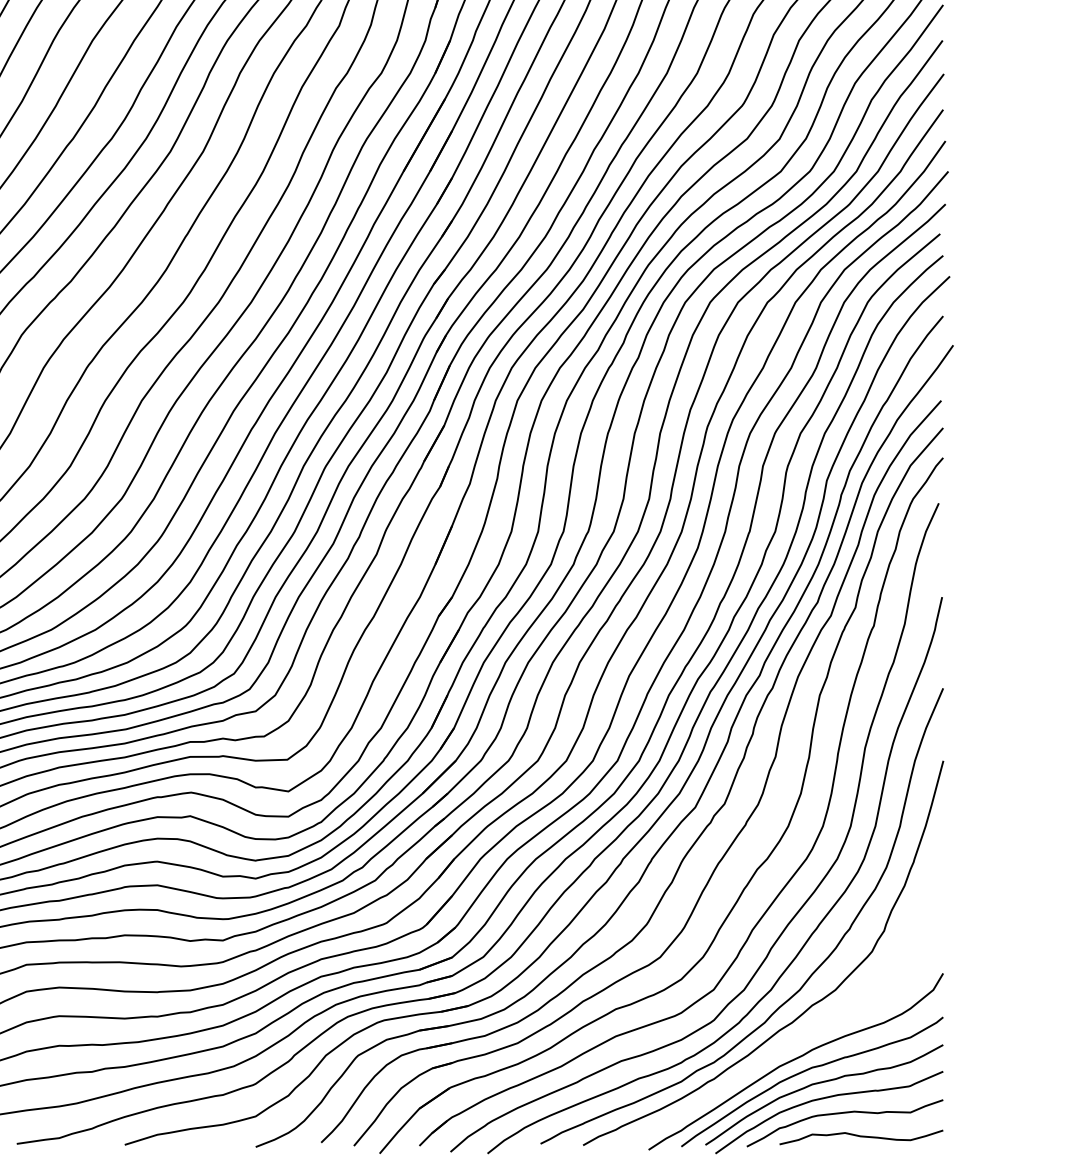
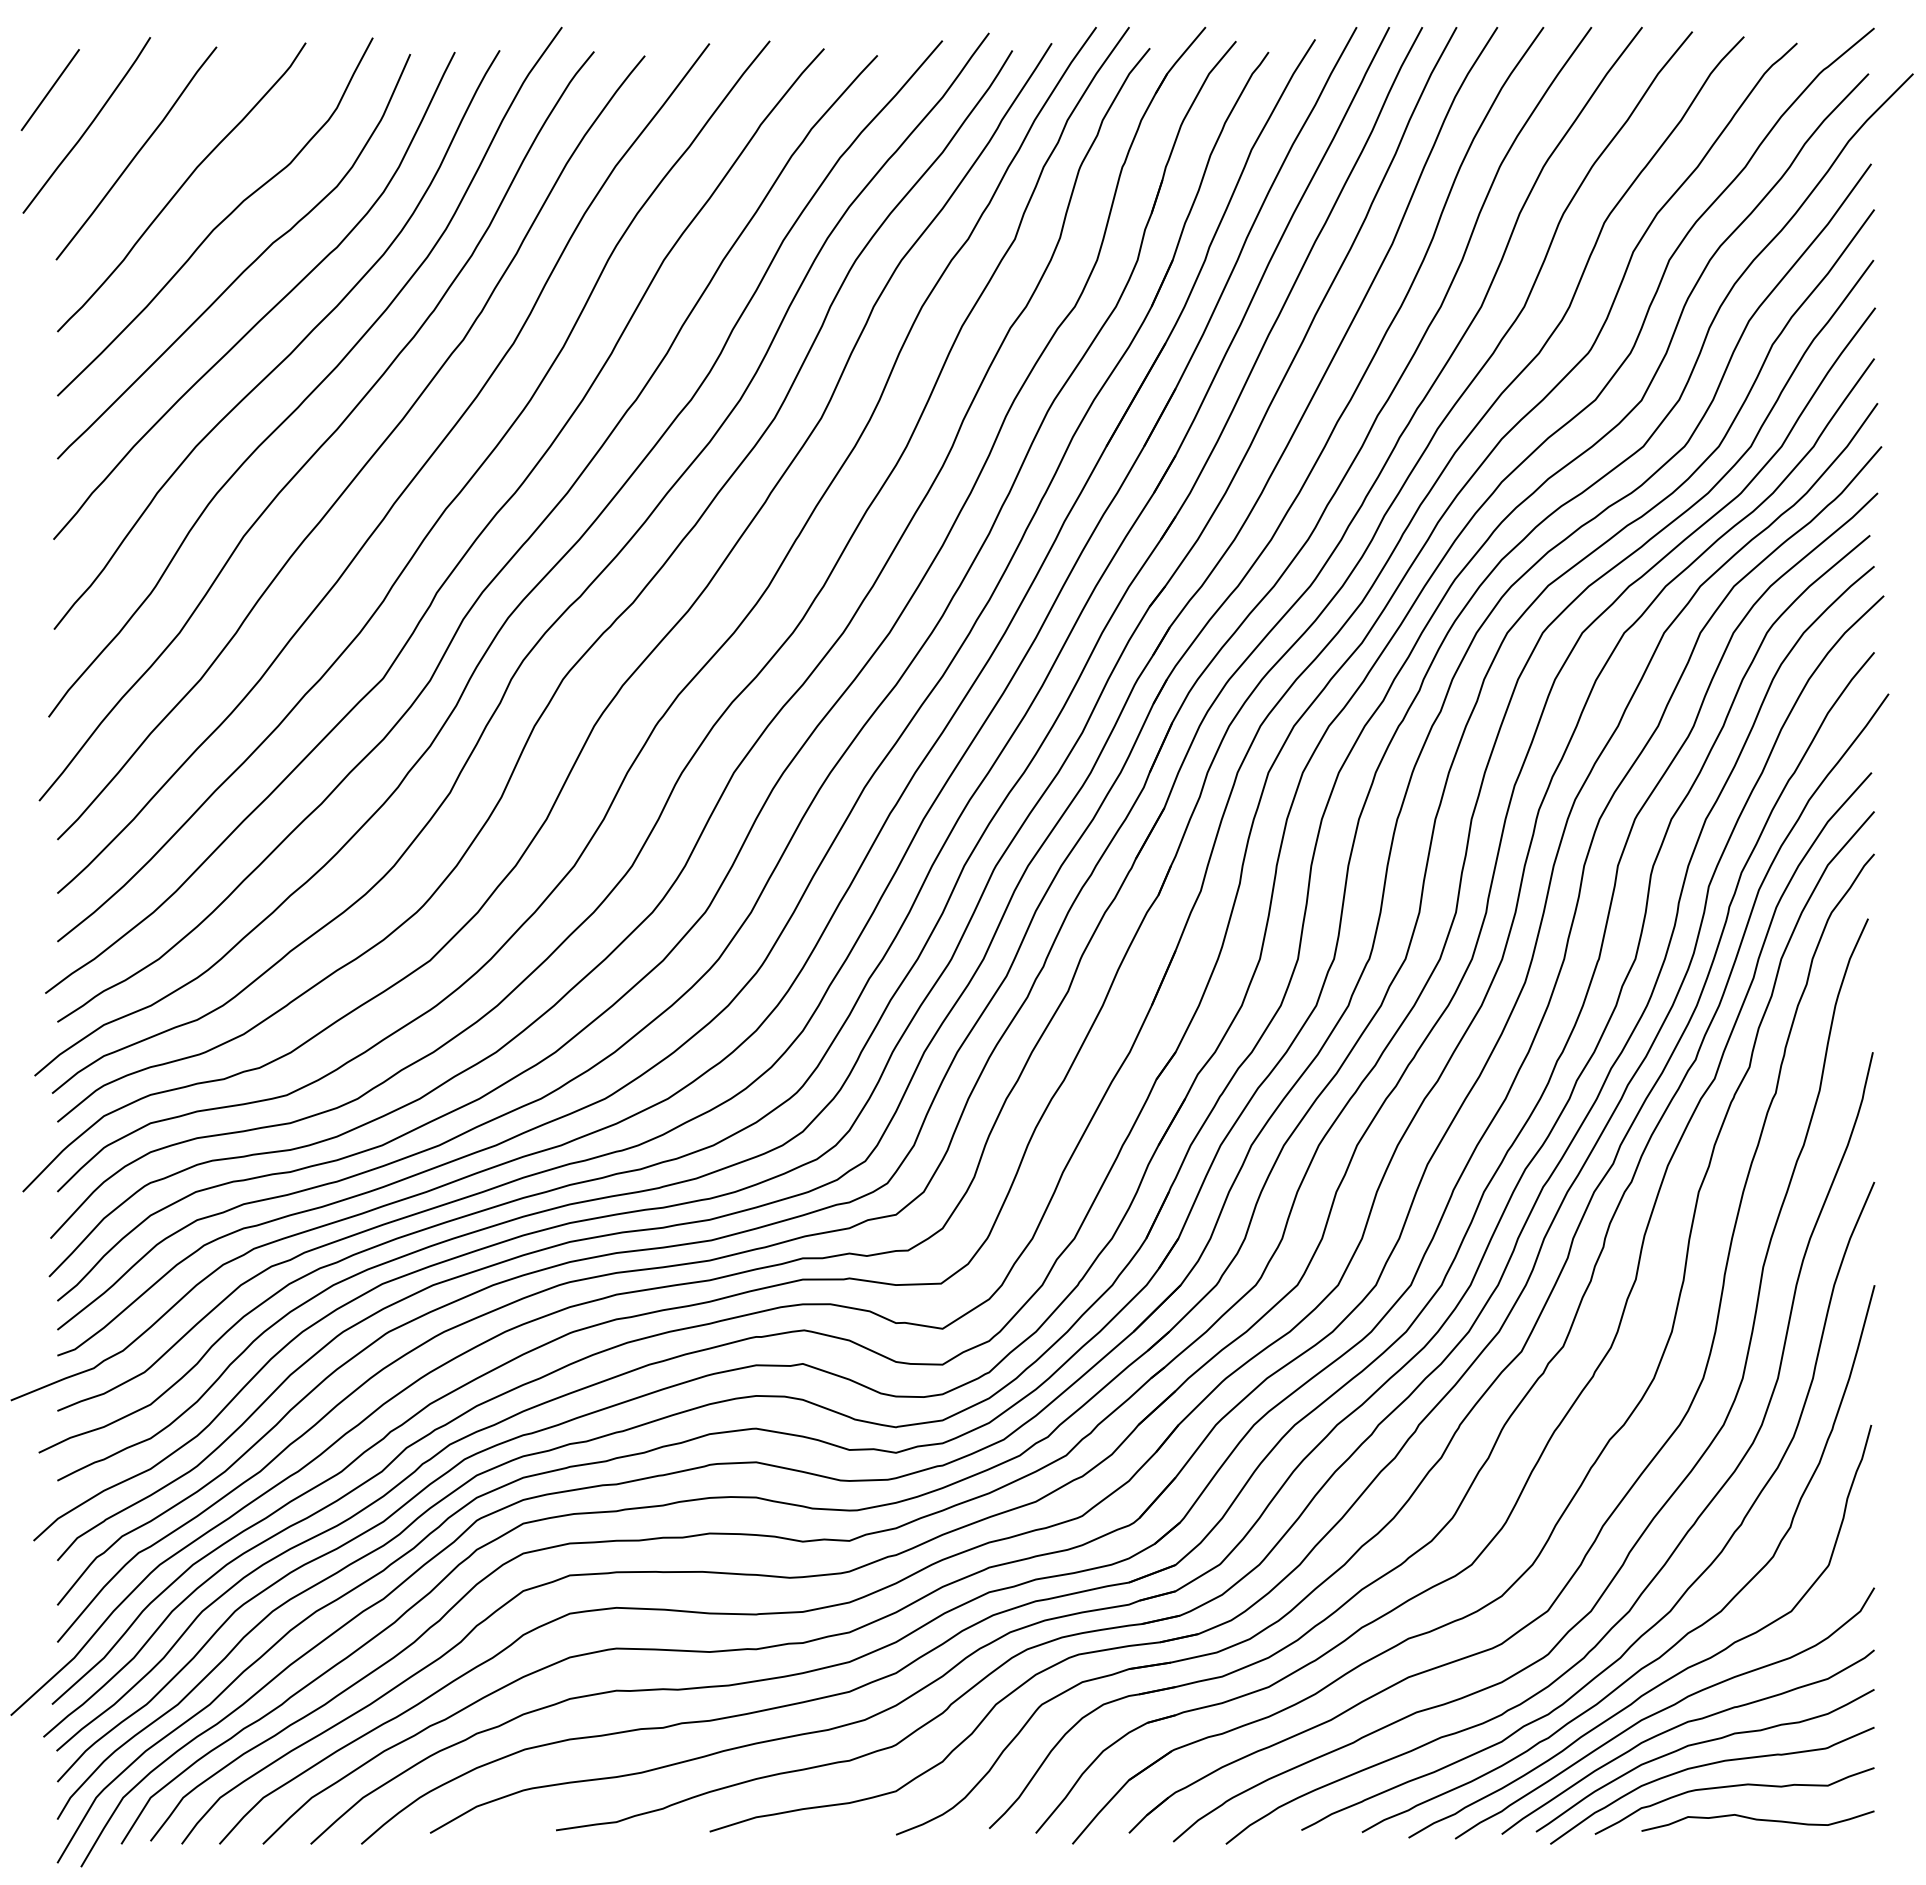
curve: (799, 1036) -> (1669, 1677), added

